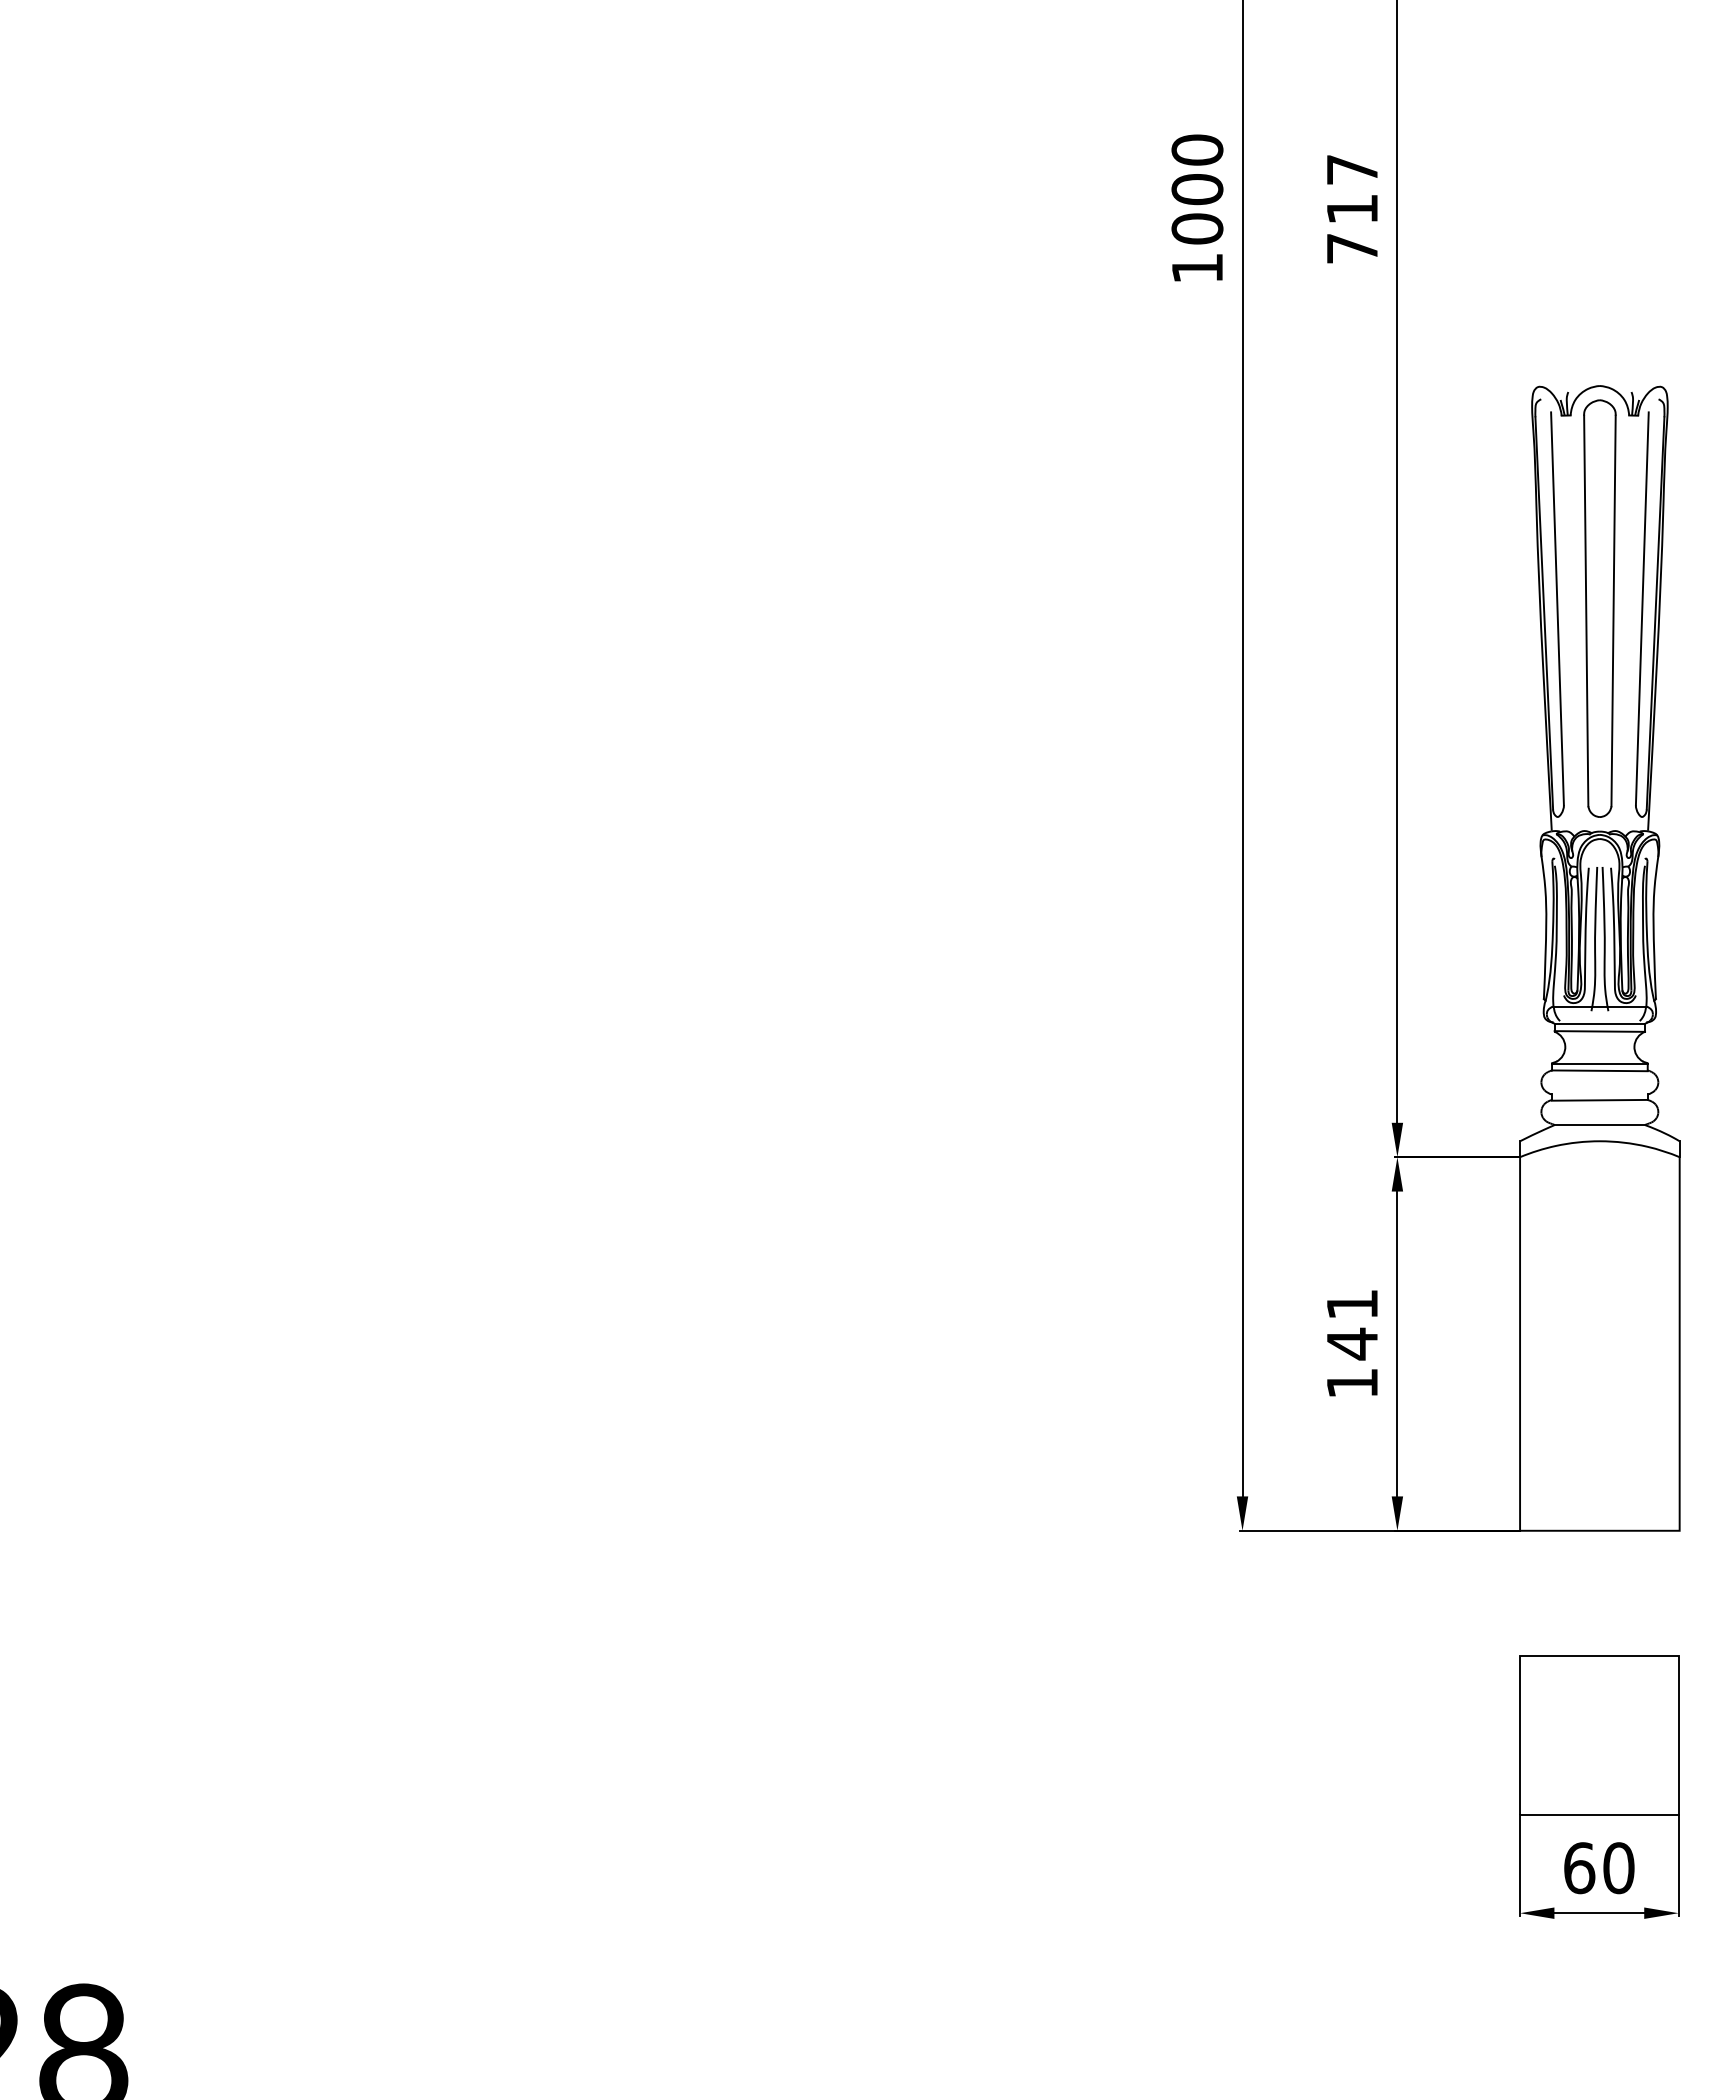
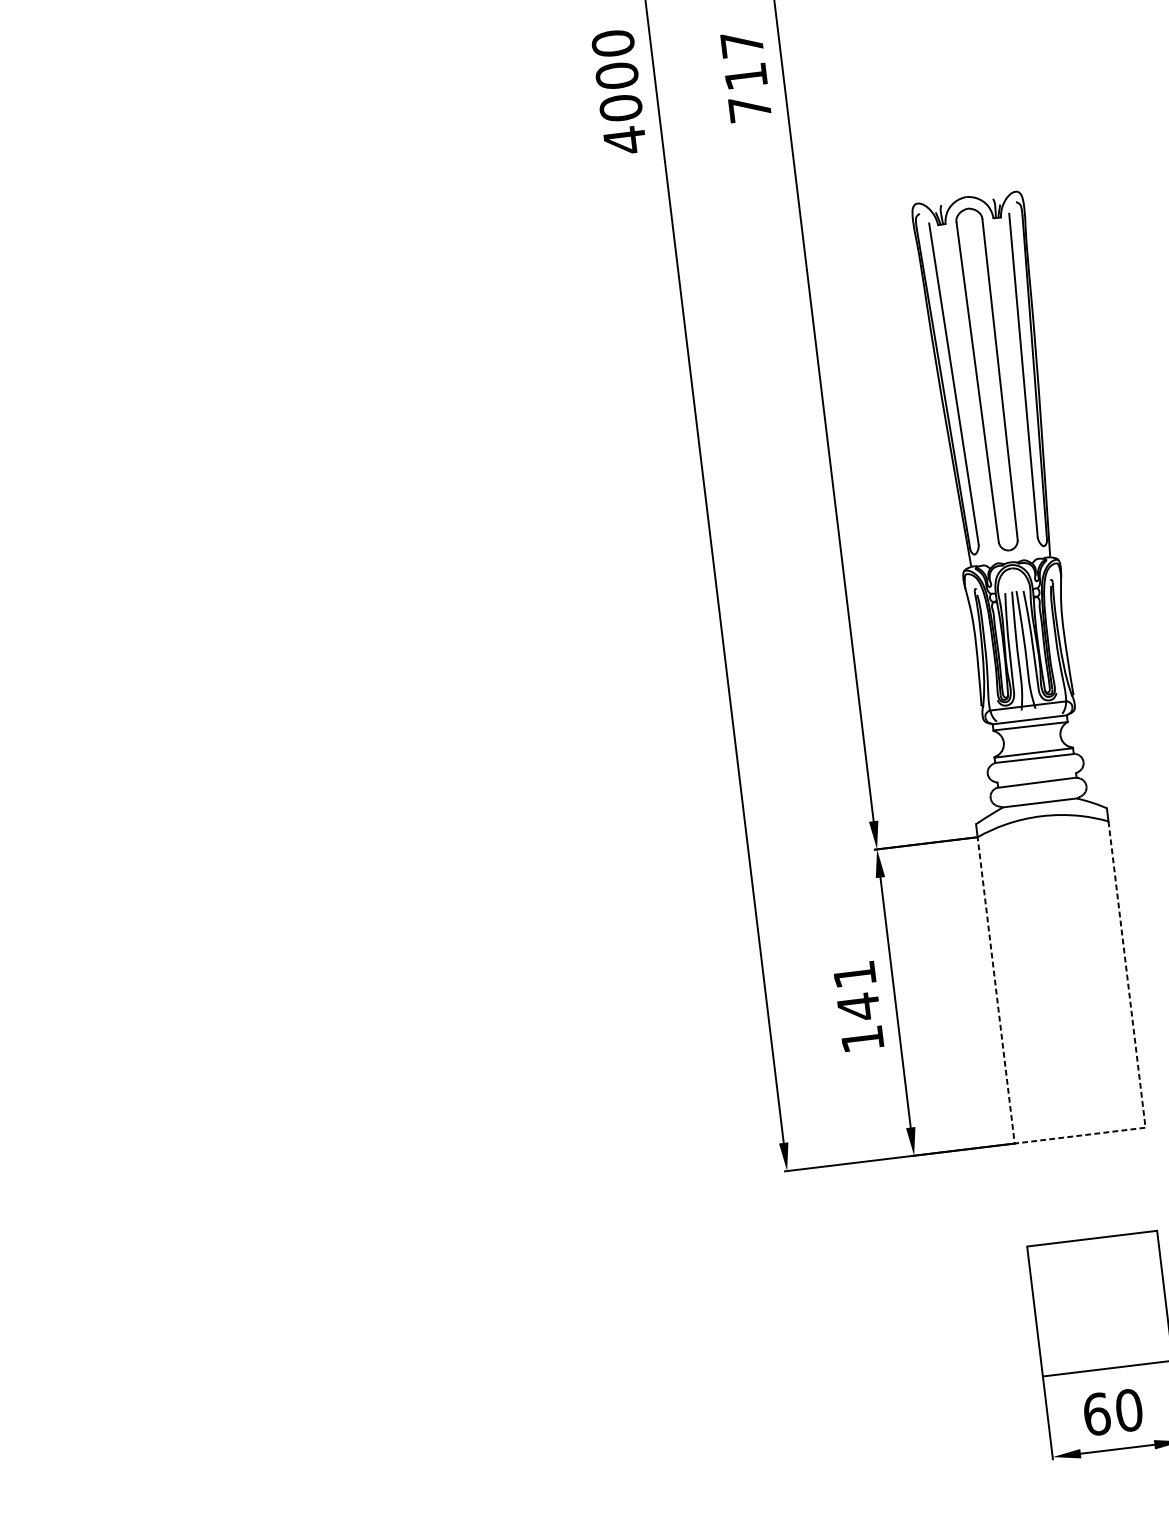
text: (1197, 268) -> (624, 140), 1000 -> 4000
line: (1599, 1530) -> (1079, 1135), solid -> dashed

